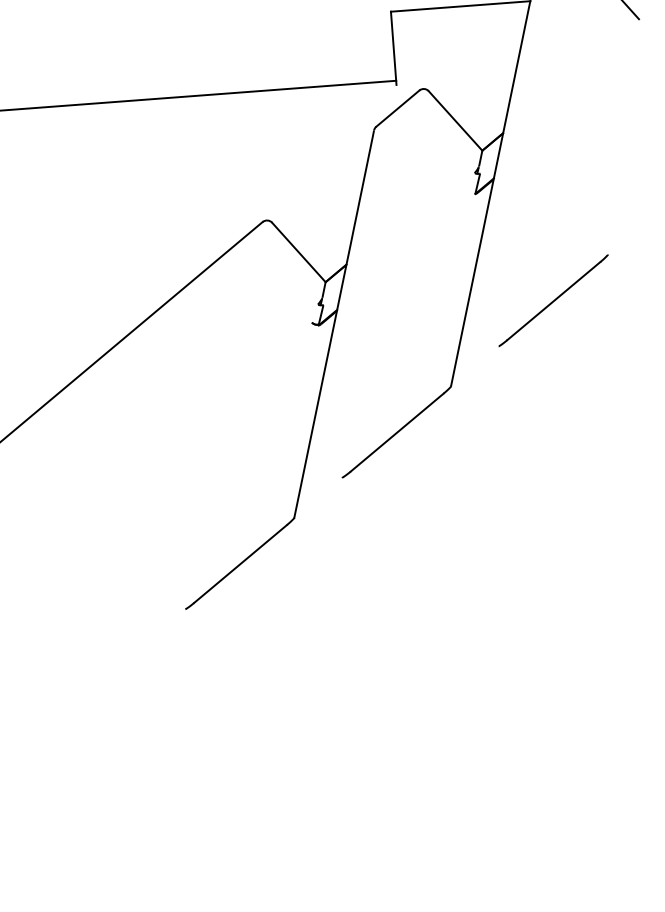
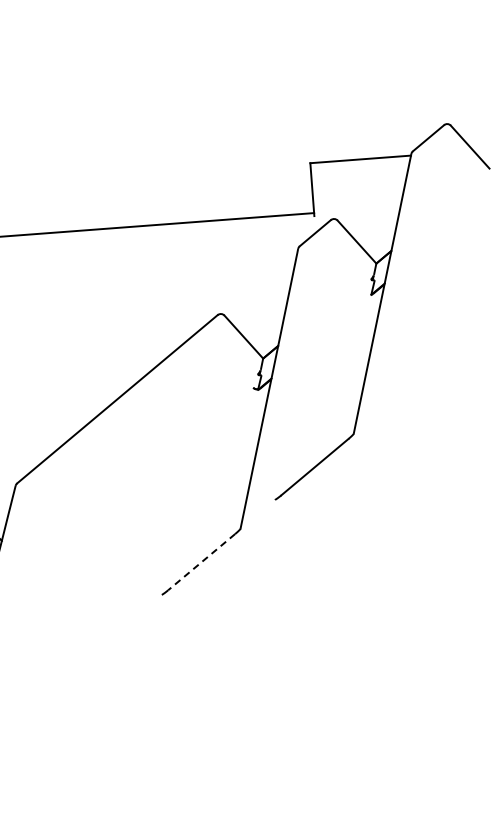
line: (553, 300) -> (427, 371), removed
line: (240, 564) -> (201, 562), solid -> dashed

